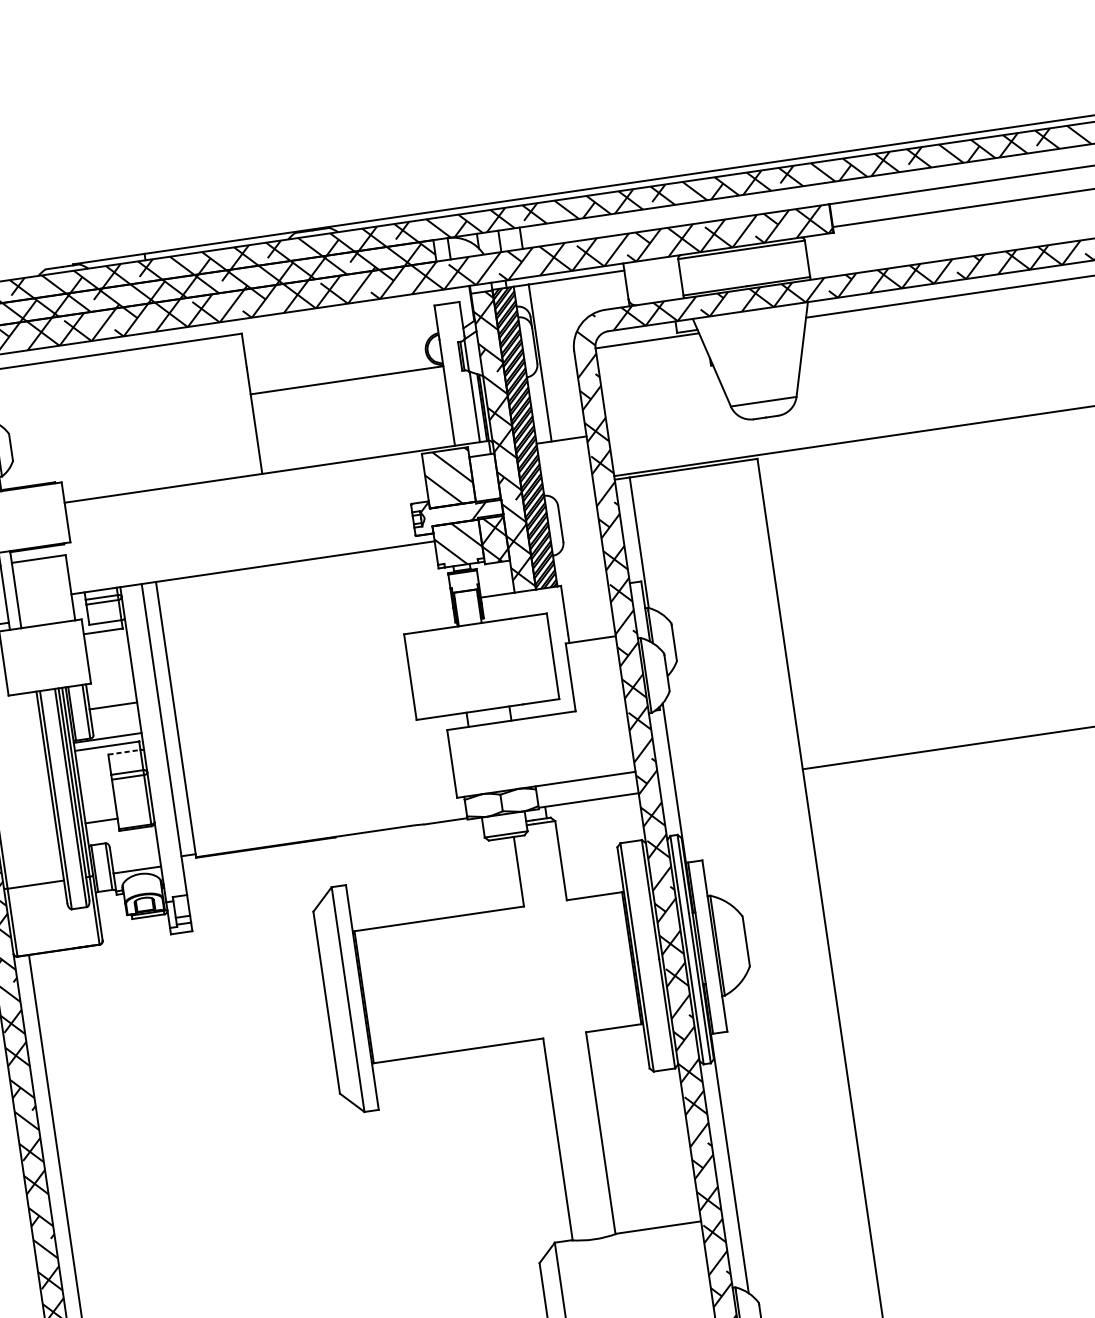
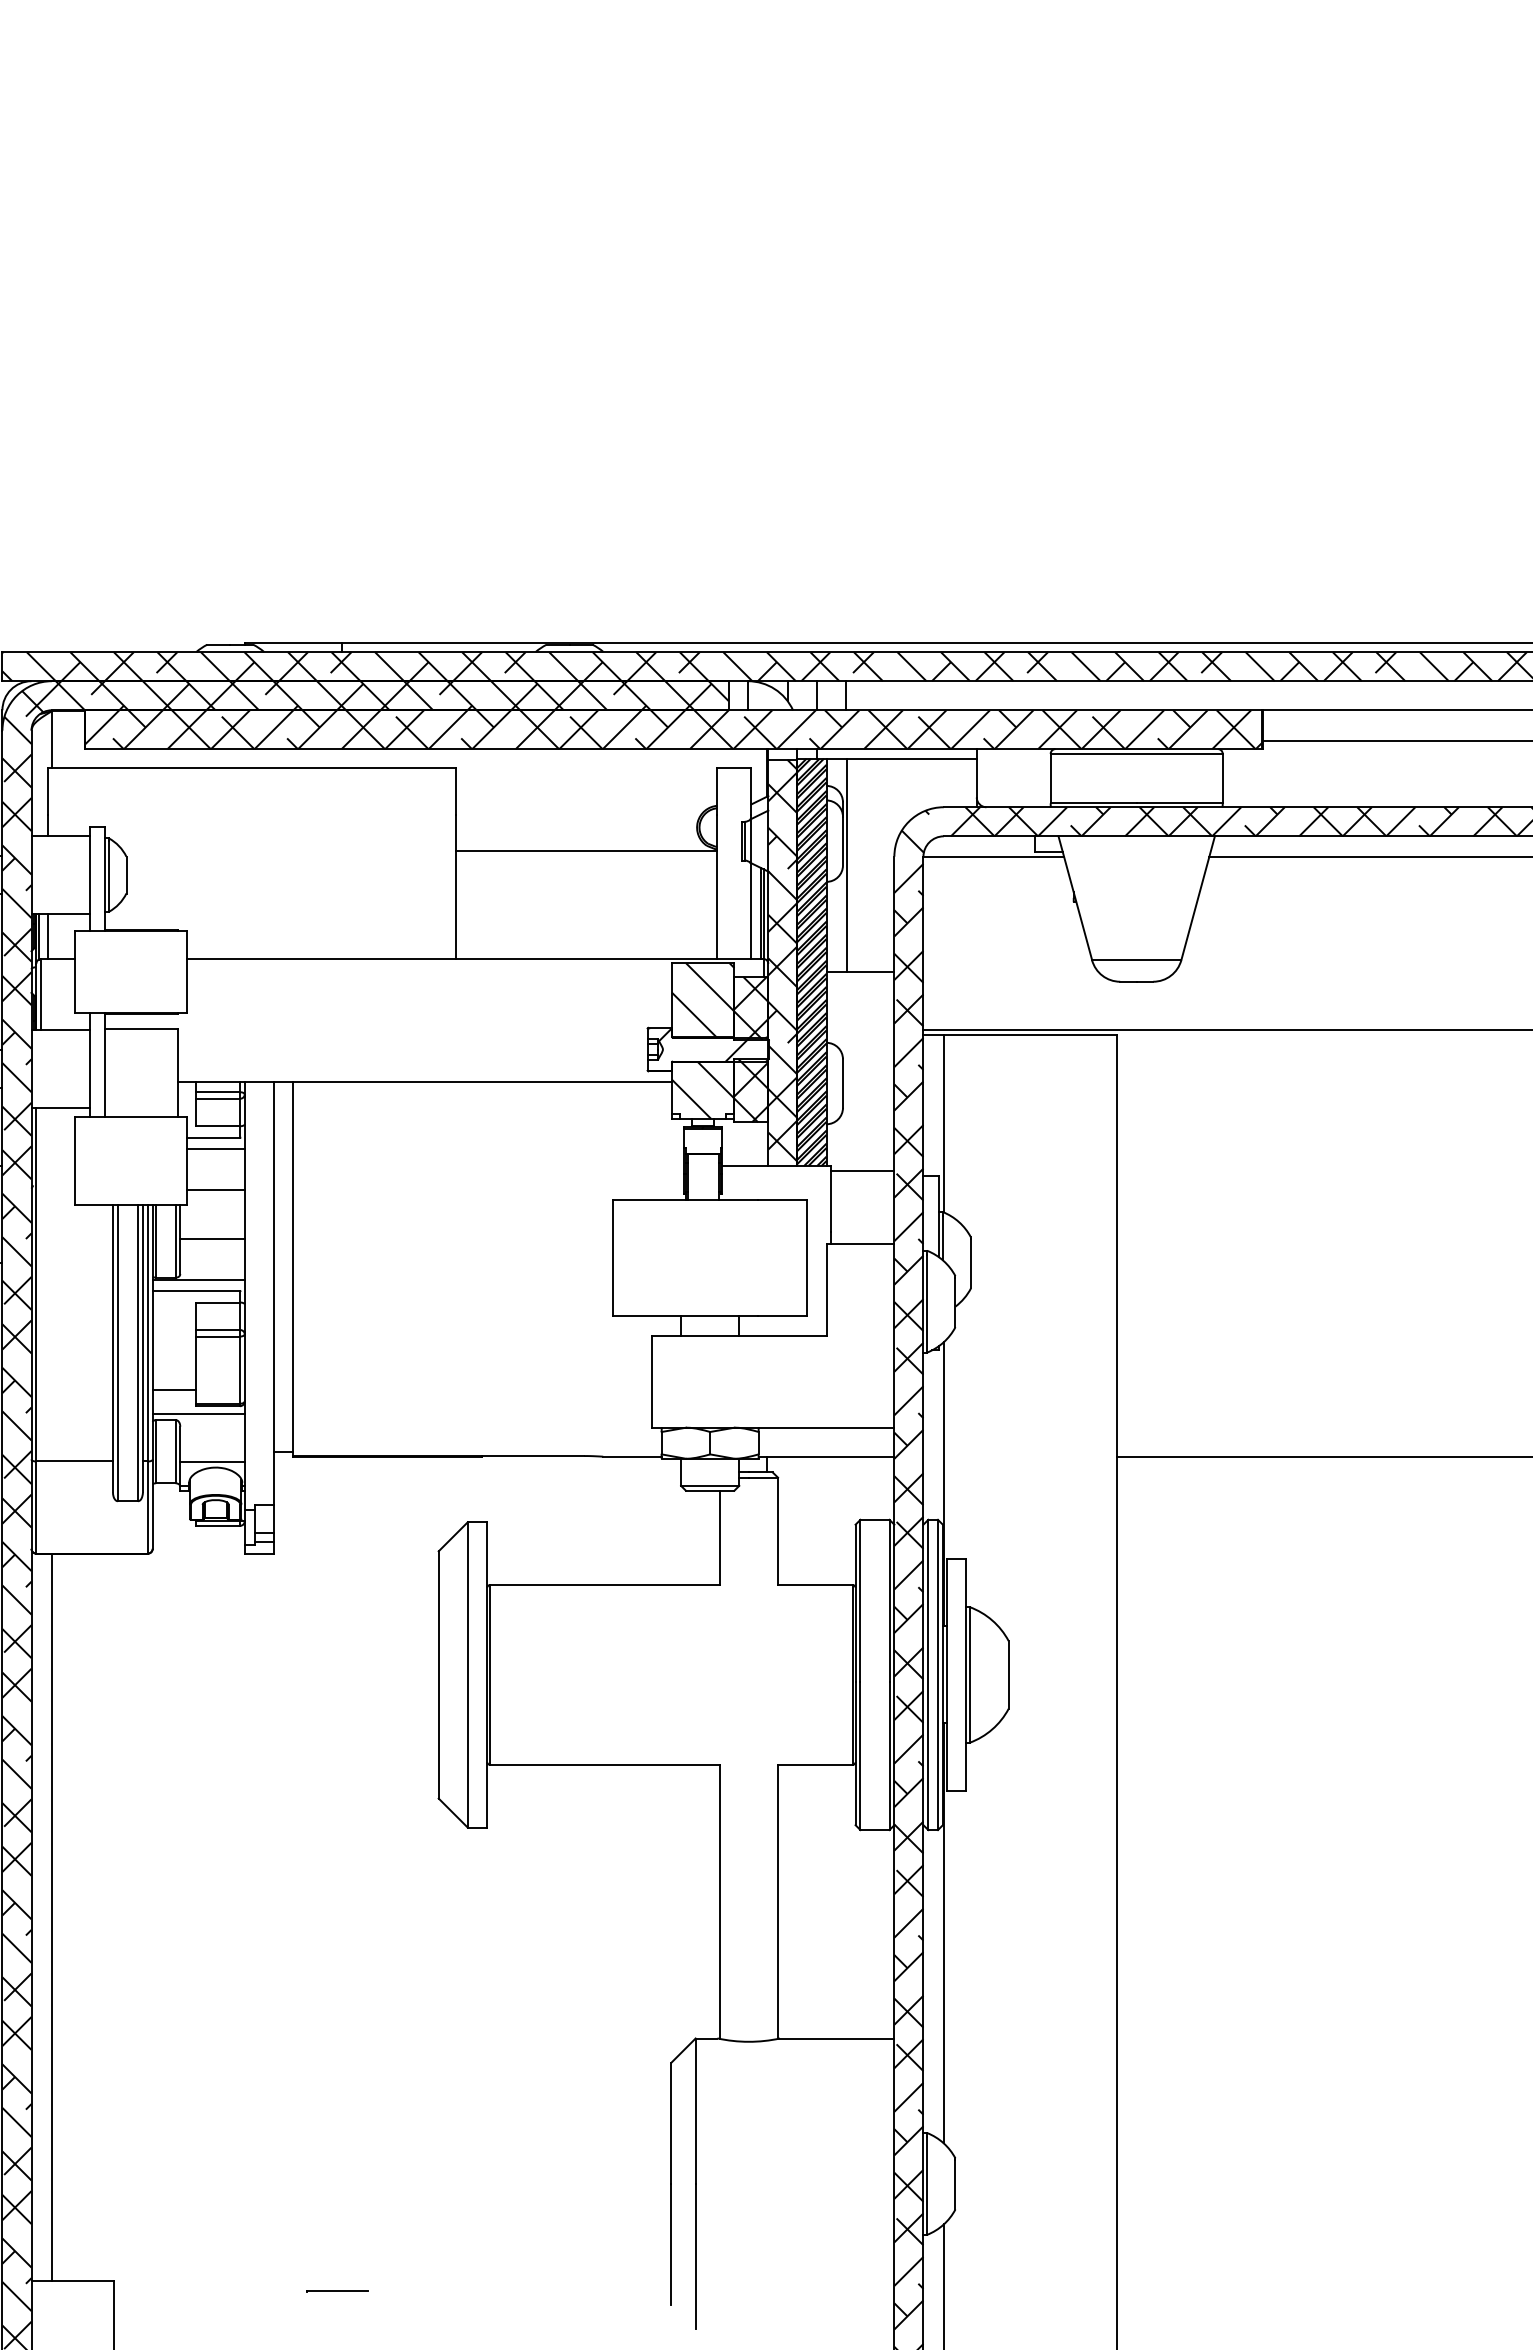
hatch: (485, 477) -> (751, 1007), added
line: (584, 585) -> (862, 1170), added
line: (105, 639) -> (215, 1148), added
line: (110, 670) -> (215, 1190), added
line: (124, 752) -> (218, 1302), dashed -> solid
line: (121, 836) -> (198, 1413), added

